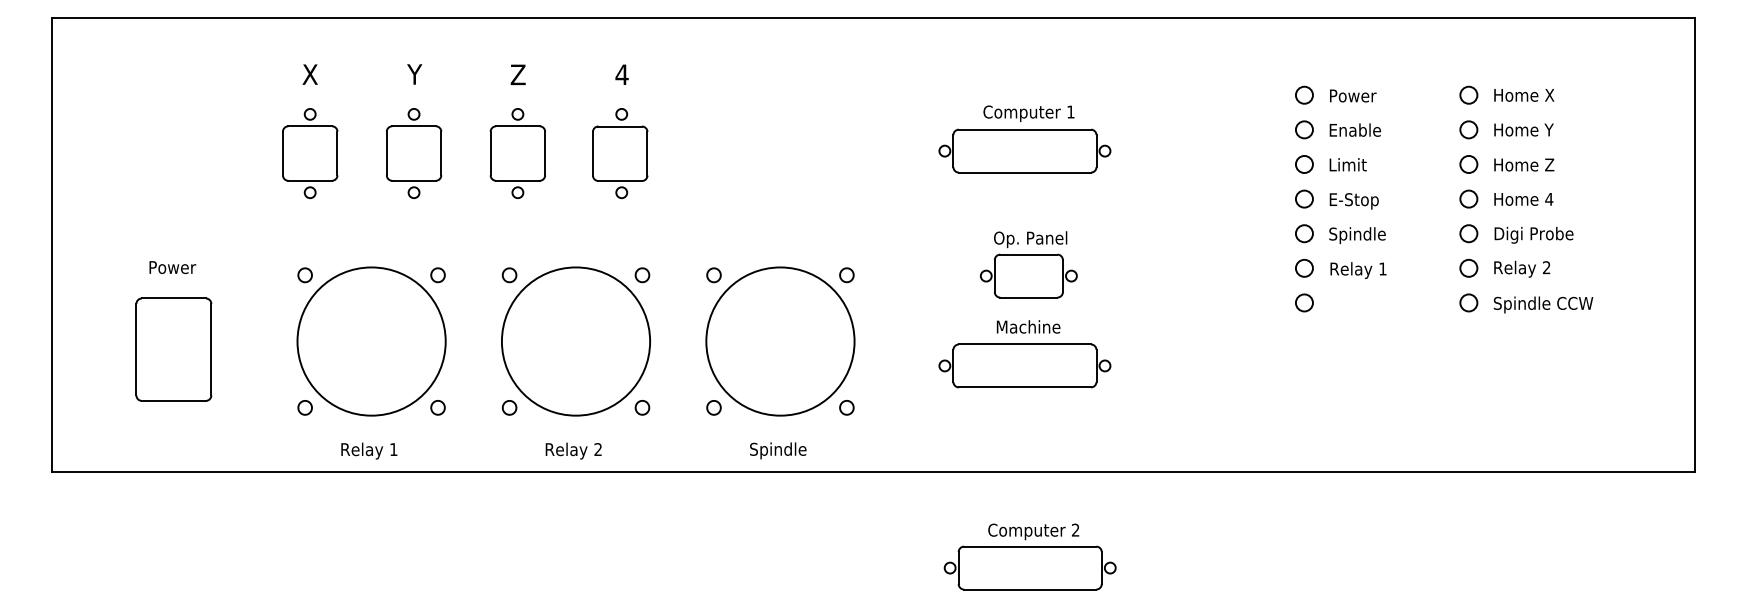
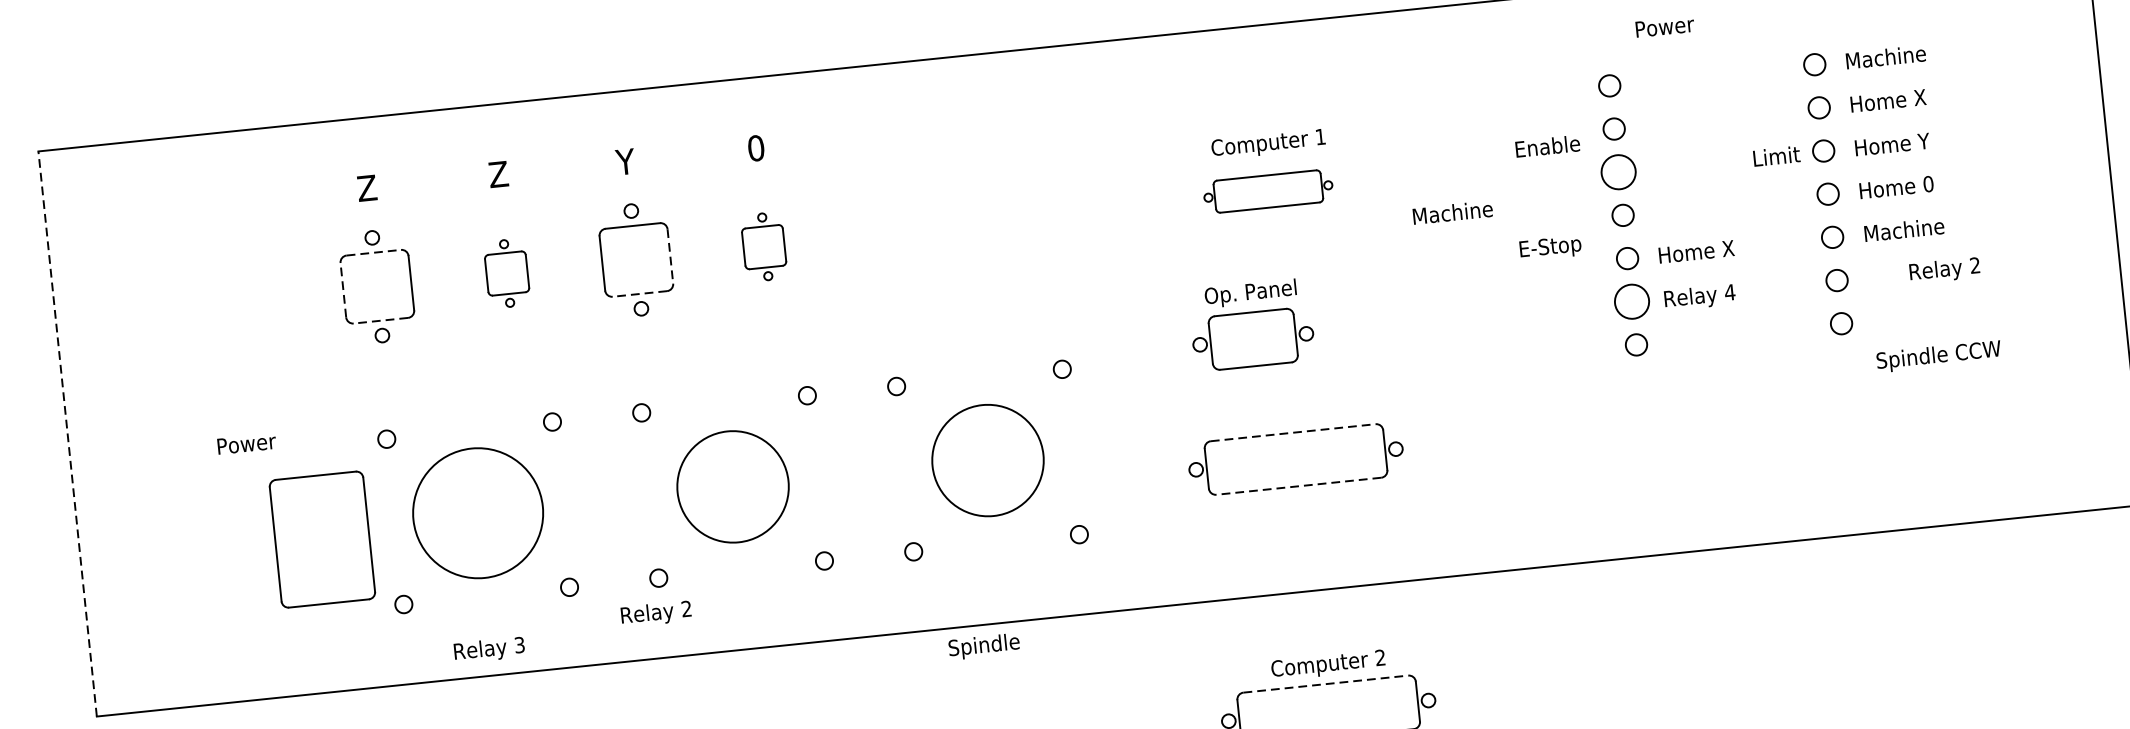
text: (309, 74) -> (366, 188), X -> Z
text: (415, 74) -> (498, 174), Y -> Z
text: (517, 74) -> (625, 161), Z -> Y
text: (621, 74) -> (755, 148), 4 -> 0
text: (1526, 94) -> (1886, 56), Home X -> Machine
text: (1353, 95) -> (1665, 26), moved
line: (310, 126) -> (374, 252), solid -> dashed
text: (1354, 129) -> (1546, 145), moved
text: (1549, 129) -> (1919, 97), Home Y -> Home X
part: (1024, 150) -> (1267, 190), size x0.6
line: (282, 153) -> (342, 290), solid -> dashed
part: (414, 153) -> (507, 273), size x0.6
line: (545, 153) -> (670, 256), solid -> dashed
part: (620, 153) -> (764, 246), size x0.6
circle: (1303, 164) -> (1617, 172), size x1.6
text: (1347, 164) -> (1775, 156), moved
text: (1549, 164) -> (1924, 140), Home Z -> Home Y
line: (310, 180) -> (381, 320), solid -> dashed
line: (517, 180) -> (639, 293), solid -> dashed
text: (1549, 198) -> (1928, 183), 4 -> 0
text: (1353, 201) -> (1549, 248), moved
text: (1534, 234) -> (1914, 229), Digi Probe -> Machine
text: (1359, 235) -> (1696, 253), Spindle -> Home X
line: (52, 245) -> (67, 434), solid -> dashed
part: (1028, 264) -> (1251, 324), moved
text: (172, 267) -> (246, 443), moved
circle: (1303, 267) -> (1630, 300), size x1.6
text: (1382, 268) -> (1729, 291), 1 -> 4
text: (1522, 268) -> (1945, 269), moved
text: (1543, 304) -> (1938, 355), moved
text: (1028, 326) -> (1452, 212), moved
circle: (371, 341) -> (478, 513), size x0.7
circle: (575, 341) -> (732, 486), size x0.6
circle: (780, 341) -> (988, 460), size x0.6
line: (1025, 344) -> (1293, 432), solid -> dashed
part: (173, 349) -> (321, 539), moved
line: (1024, 387) -> (1298, 486), solid -> dashed
text: (393, 449) -> (519, 645), 1 -> 3
text: (573, 450) -> (655, 613), moved
text: (778, 450) -> (984, 646), moved
line: (1030, 546) -> (1326, 683), solid -> dashed

